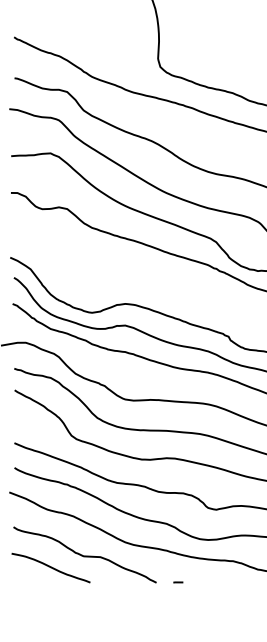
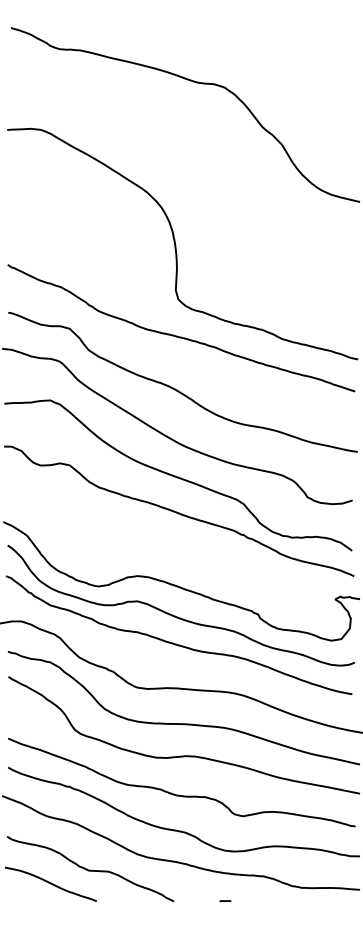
line: (178, 582) -> (225, 901), moved

